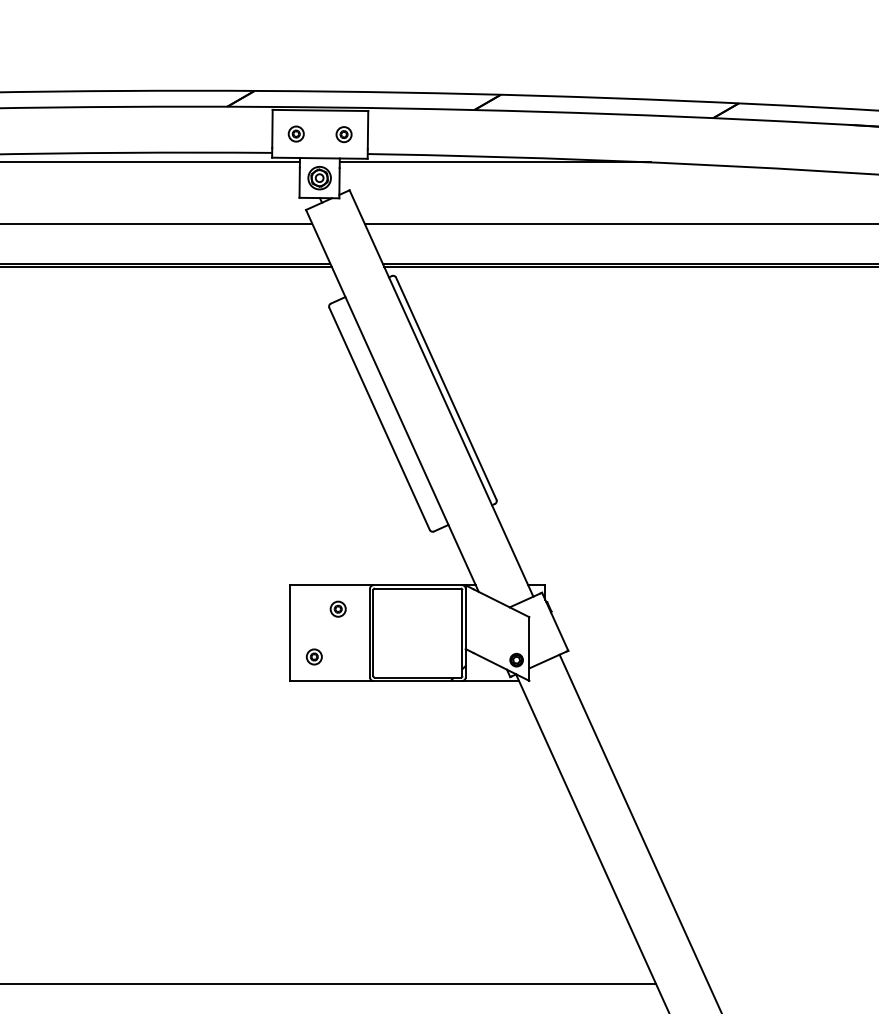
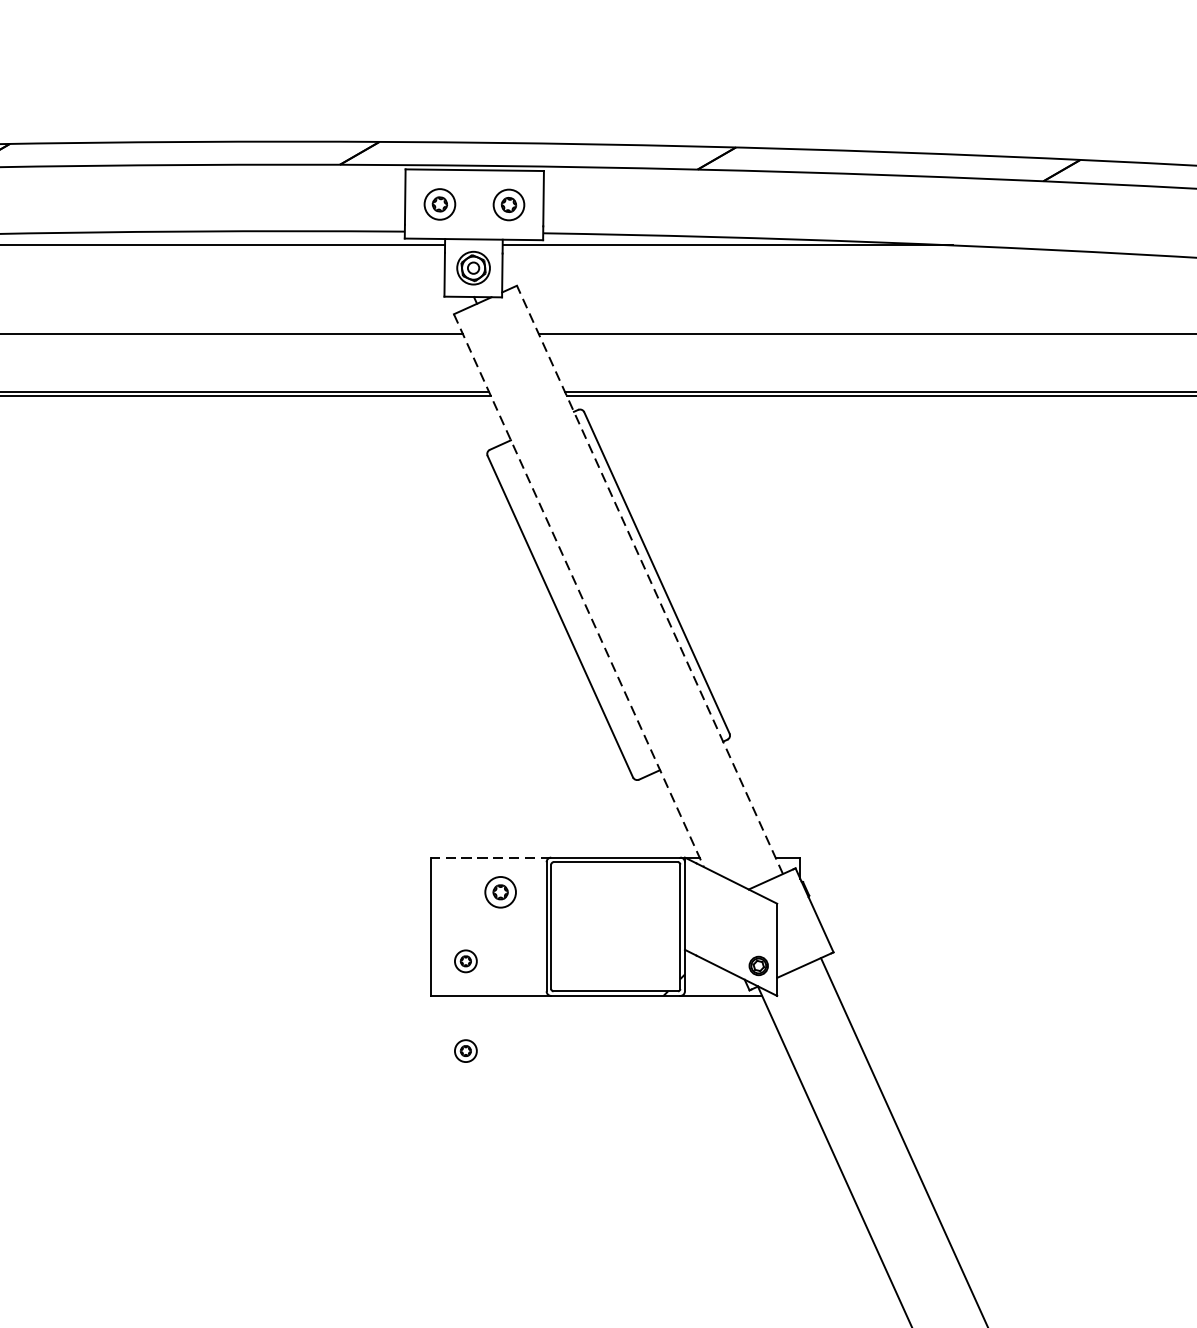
part: (295, 133) -> (438, 203), size x1.4
part: (343, 134) -> (508, 204), size x1.4
line: (441, 393) -> (649, 579), solid -> dashed
line: (392, 400) -> (579, 590), solid -> dashed
line: (331, 585) -> (490, 857), solid -> dashed
part: (337, 608) -> (499, 891), size x1.4
part: (313, 718) -> (464, 1050), added

